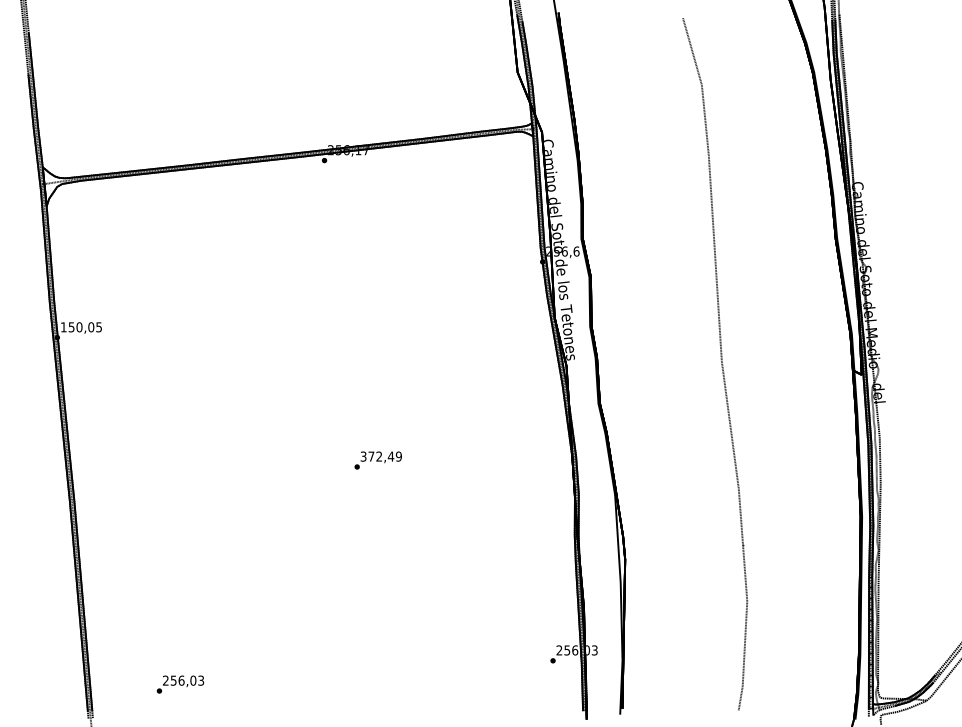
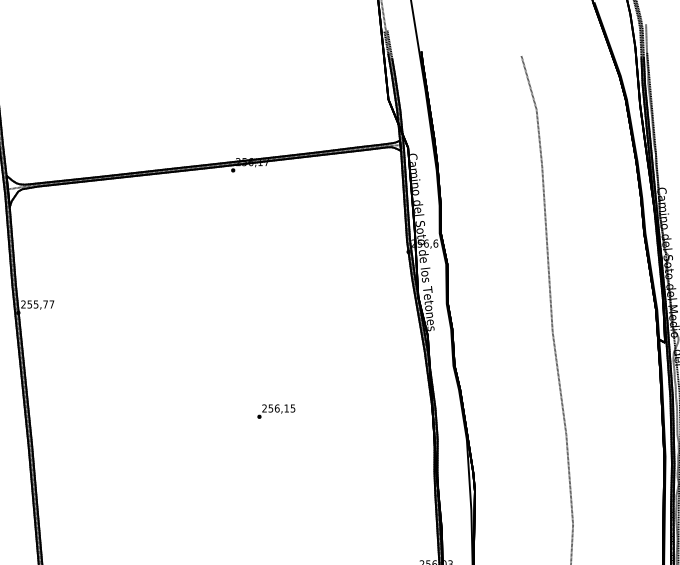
text: (80, 327) -> (36, 304), 150,05 -> 255,77
text: (380, 456) -> (278, 408), 372,49 -> 256,15

